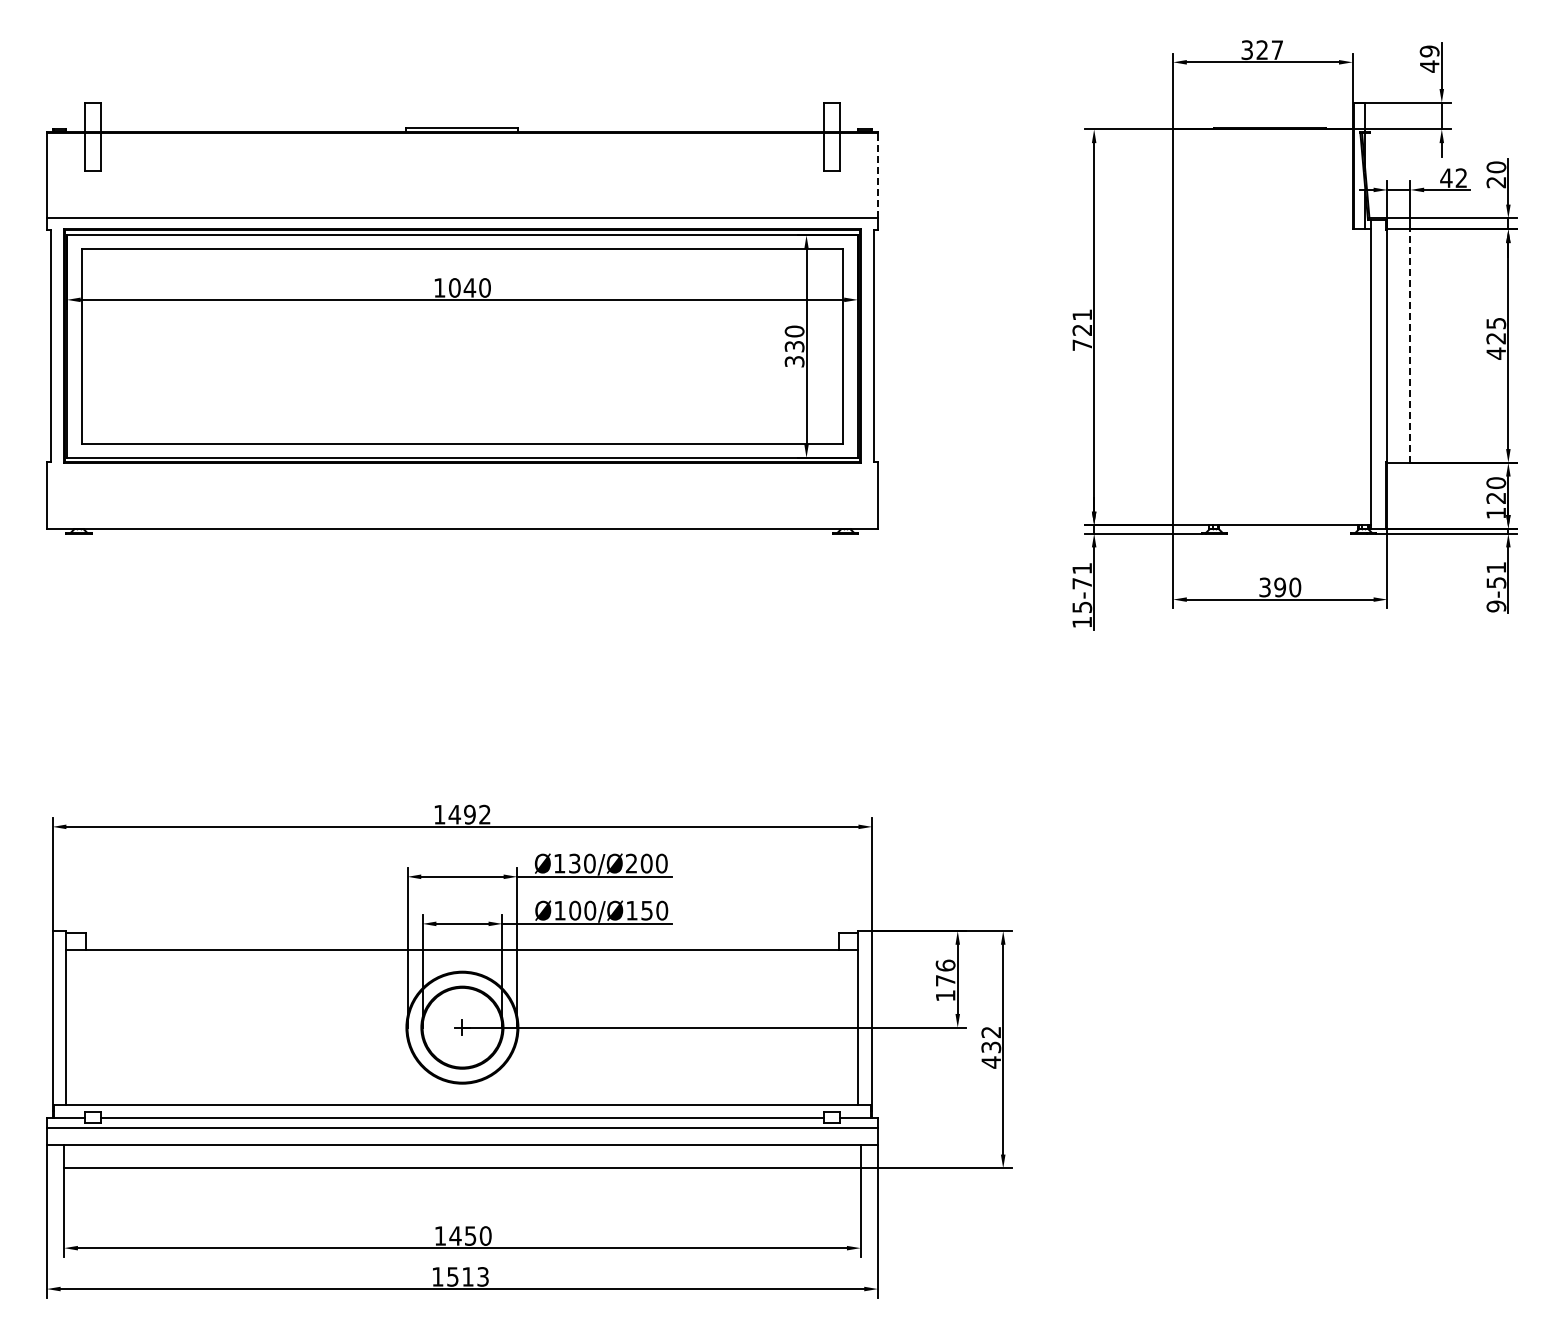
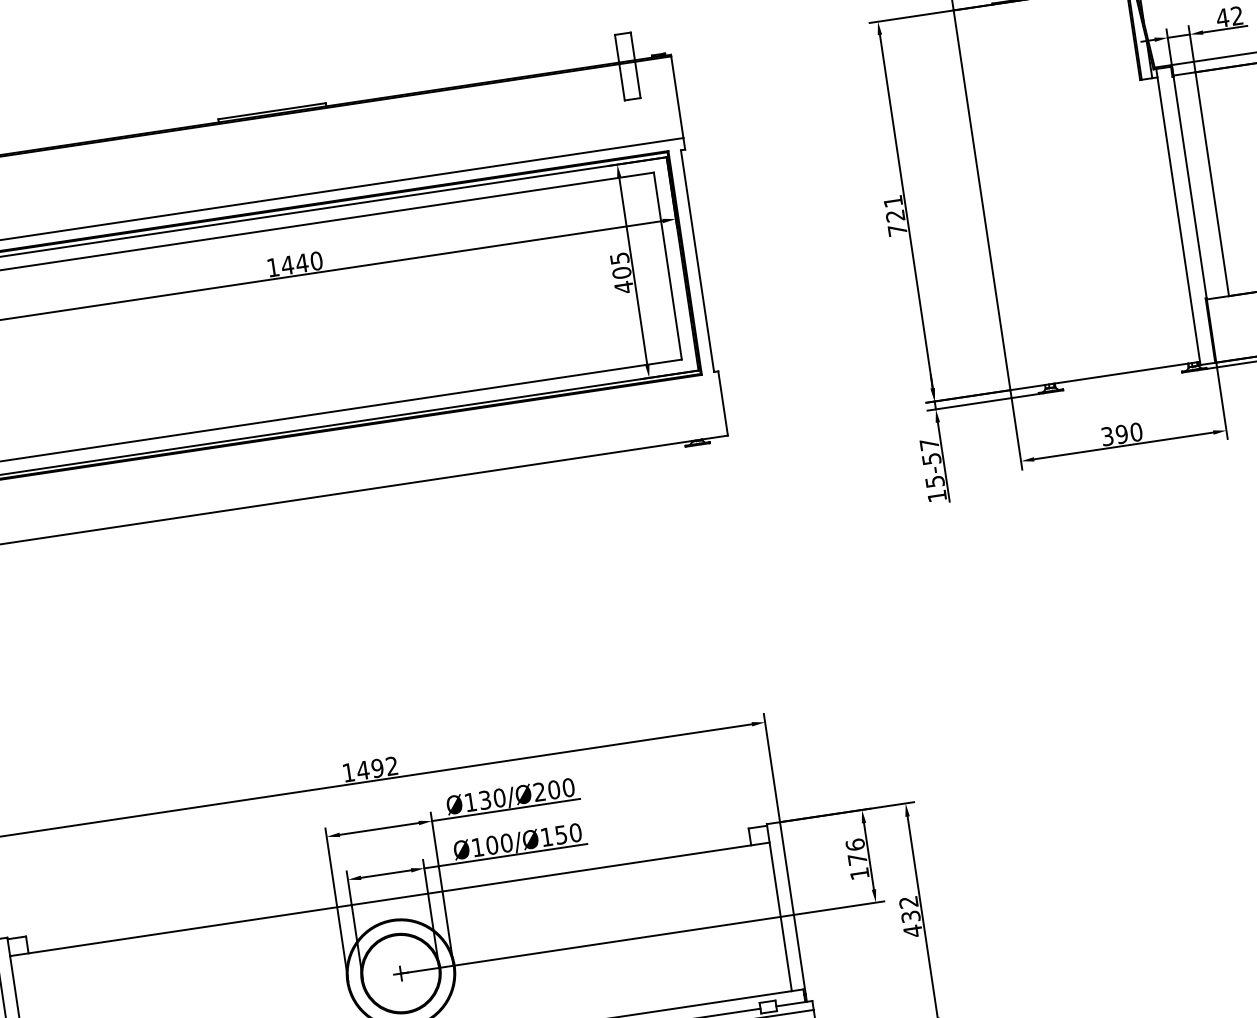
line: (877, 175) -> (676, 97), dashed -> solid
text: (454, 287) -> (287, 265), 1040 -> 1440
text: (794, 346) -> (621, 272), 330 -> 405
line: (1410, 346) -> (1212, 184), dashed -> solid
text: (1082, 576) -> (930, 452), 15-71 -> 15-57

